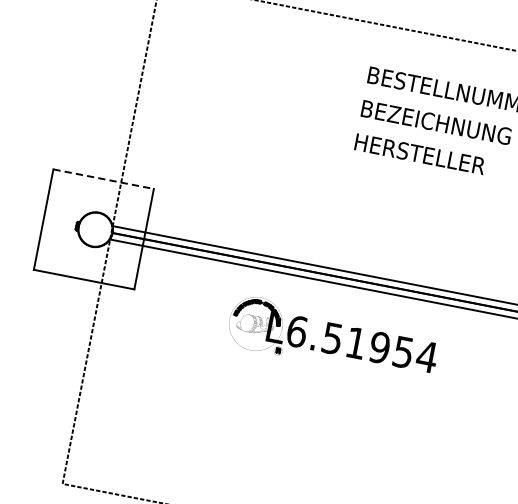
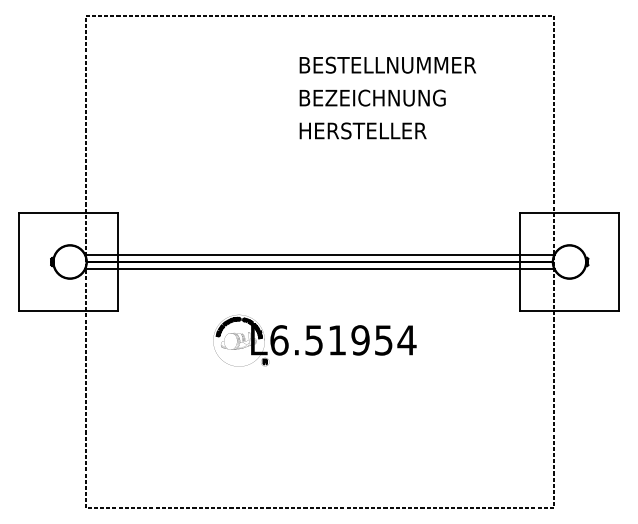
line: (103, 178) -> (68, 212), dashed -> solid
part: (332, 338) -> (314, 340), moved

